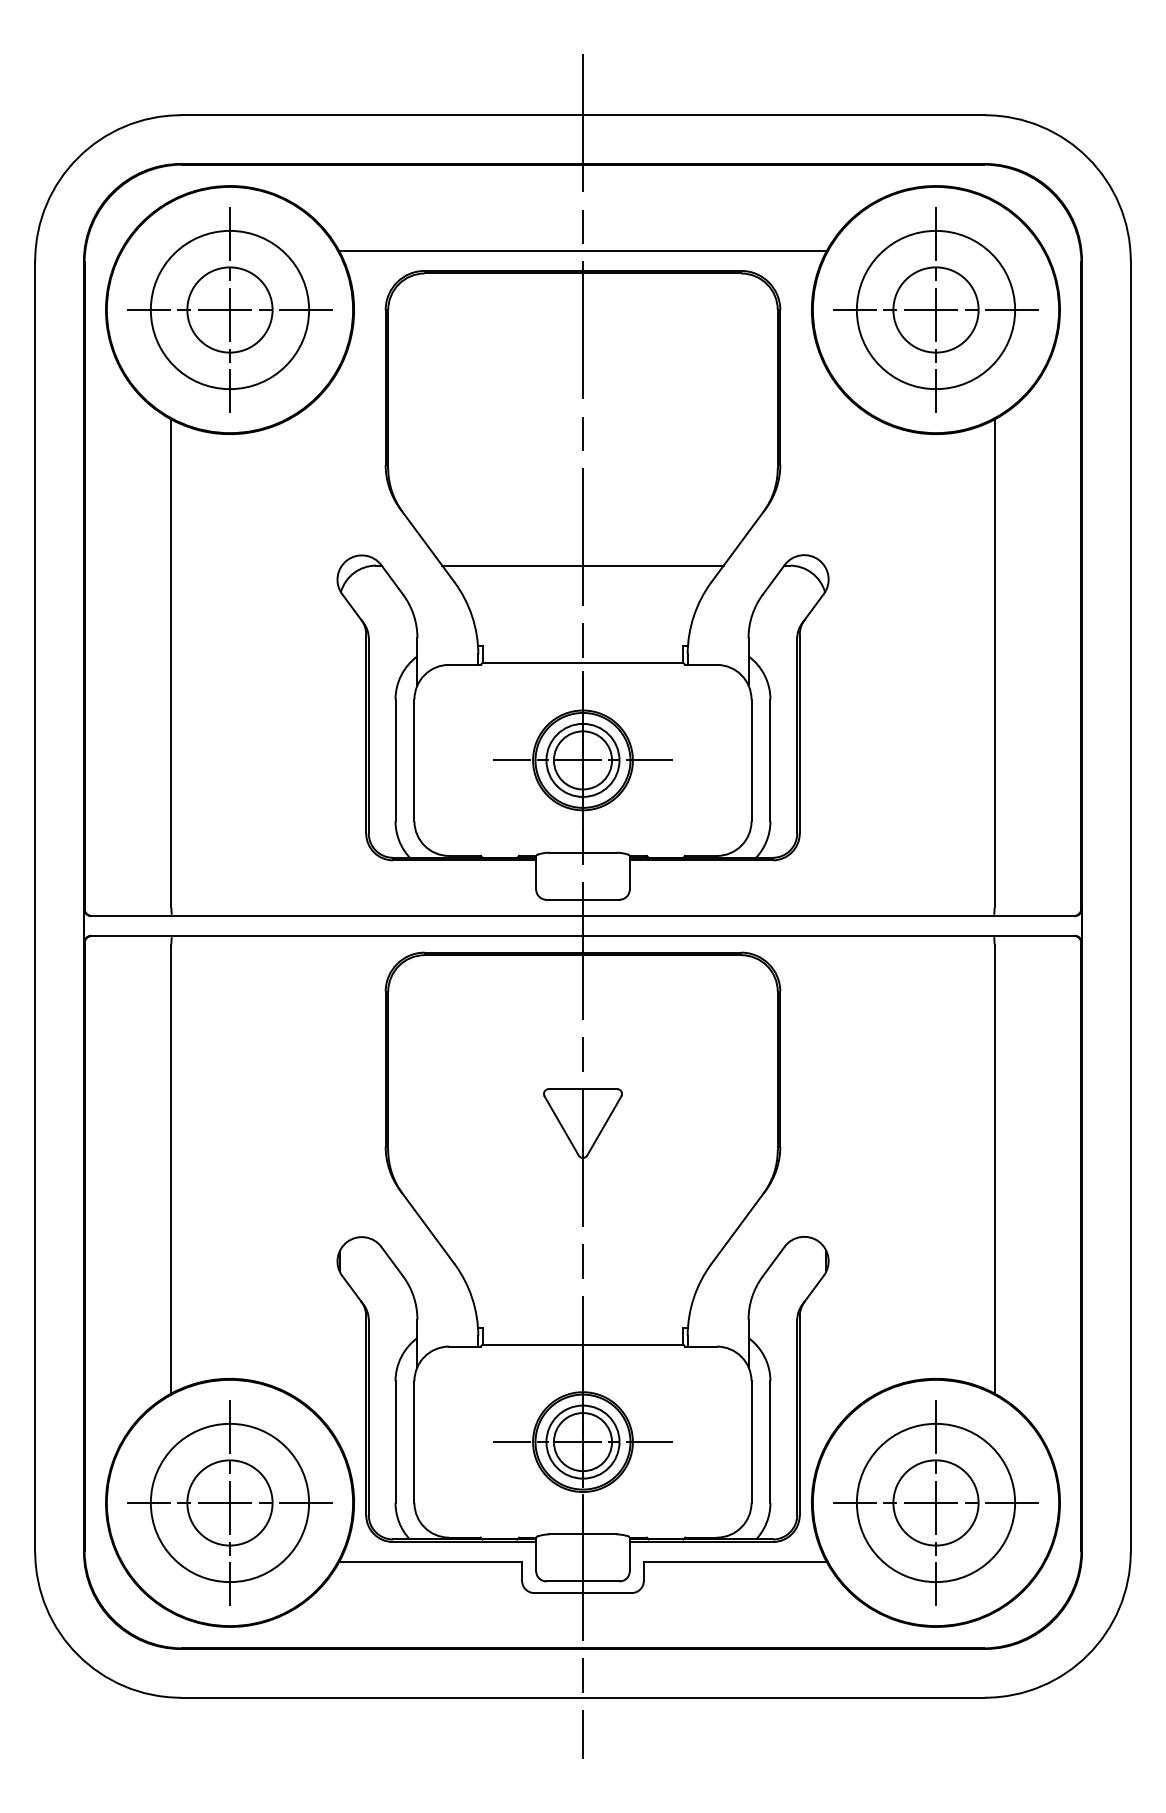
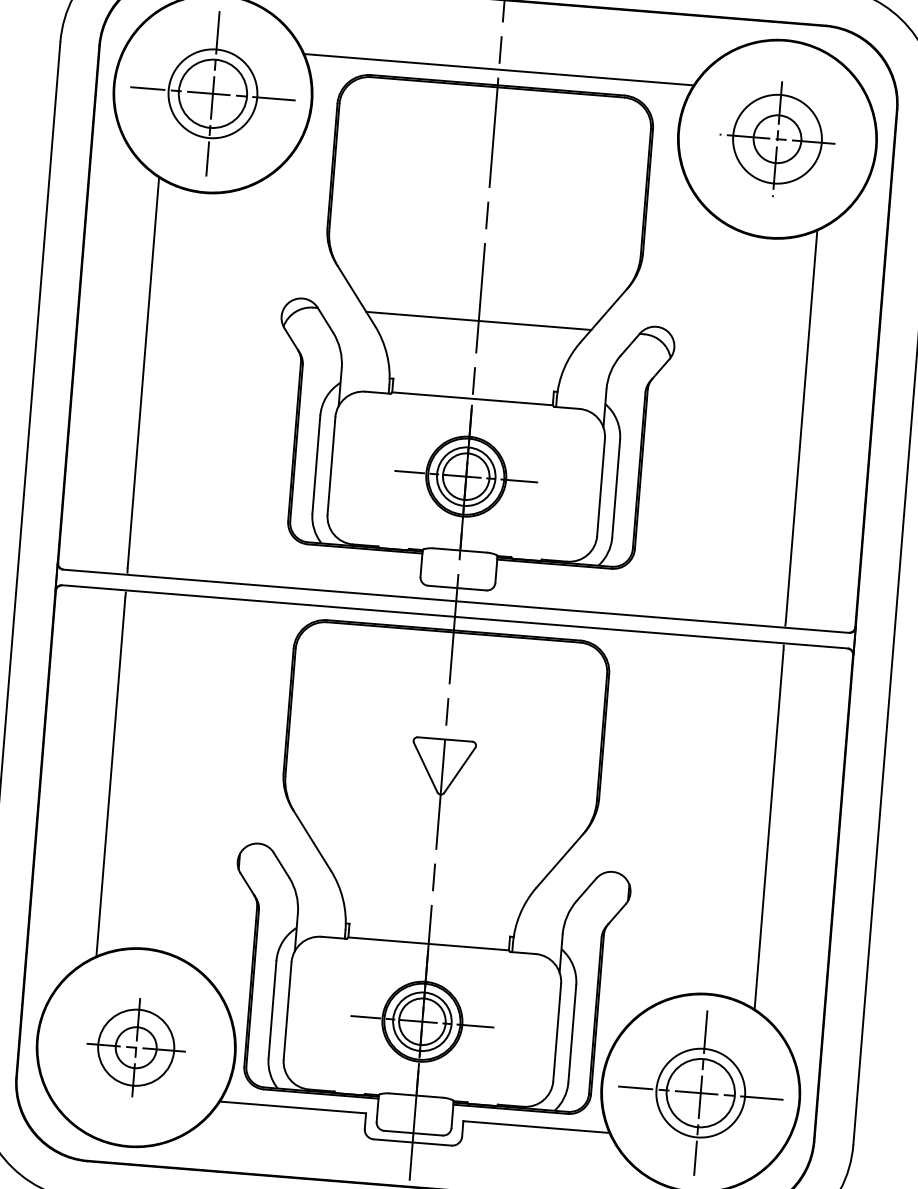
circle: (229, 309) -> (212, 93), size x0.7
part: (935, 309) -> (777, 138), size x0.7
part: (229, 1502) -> (135, 1047), size x0.6
circle: (935, 1502) -> (700, 1092), size x0.7

